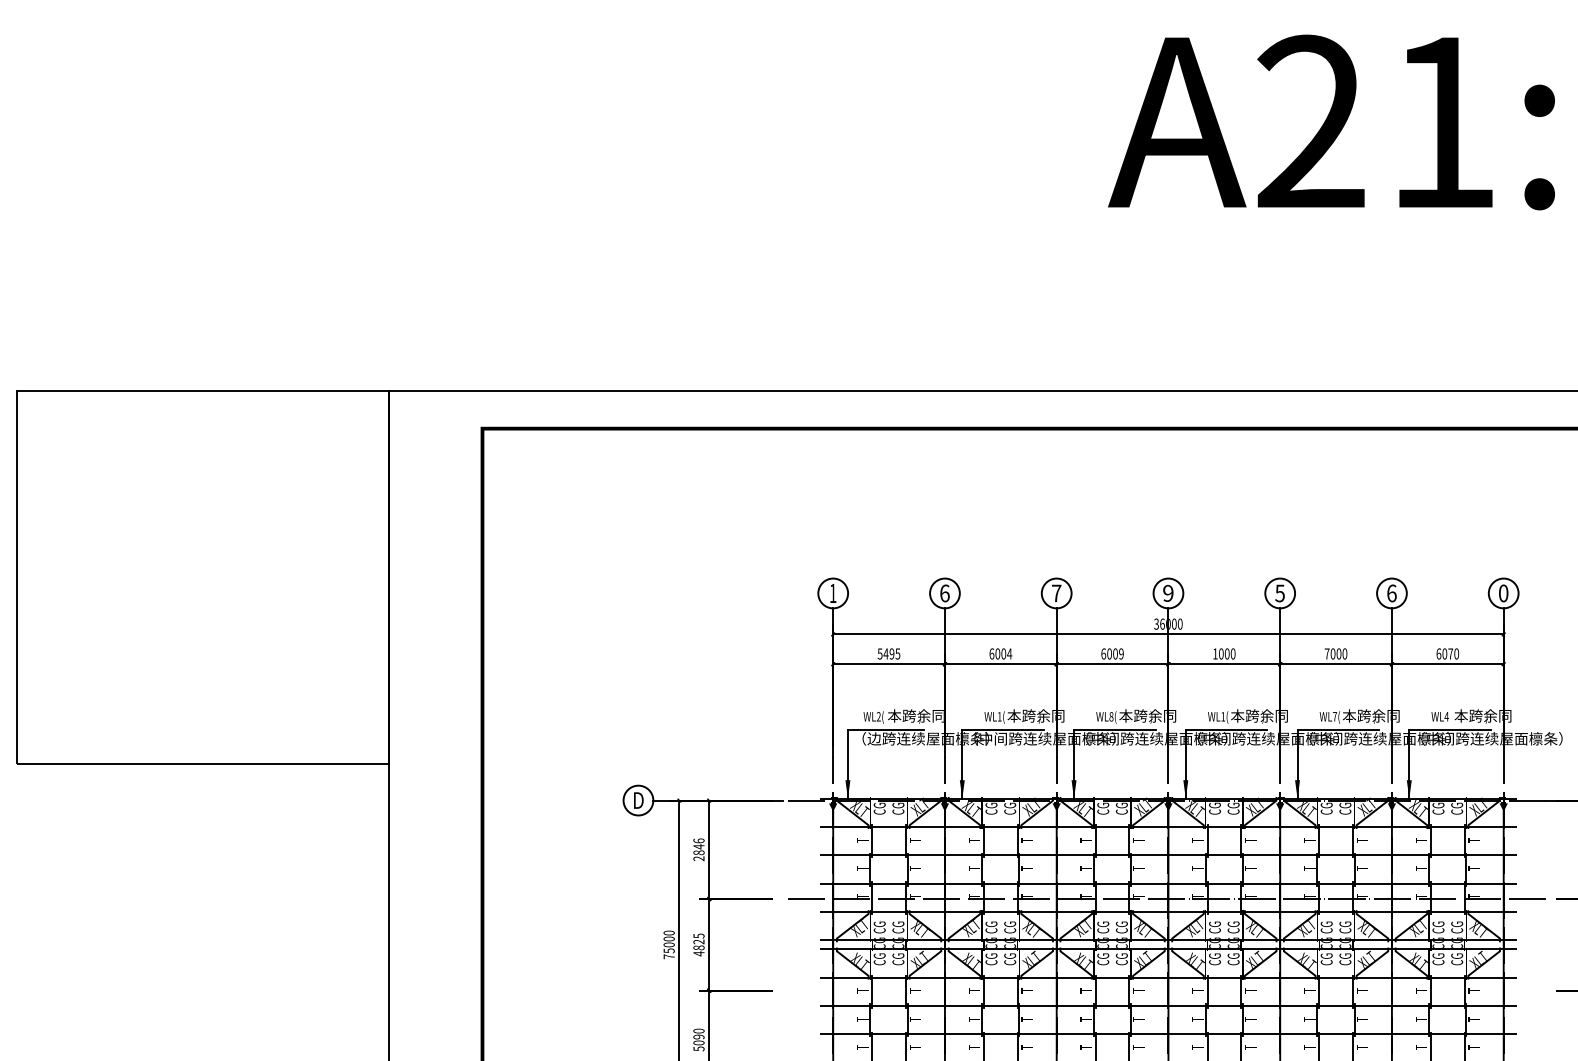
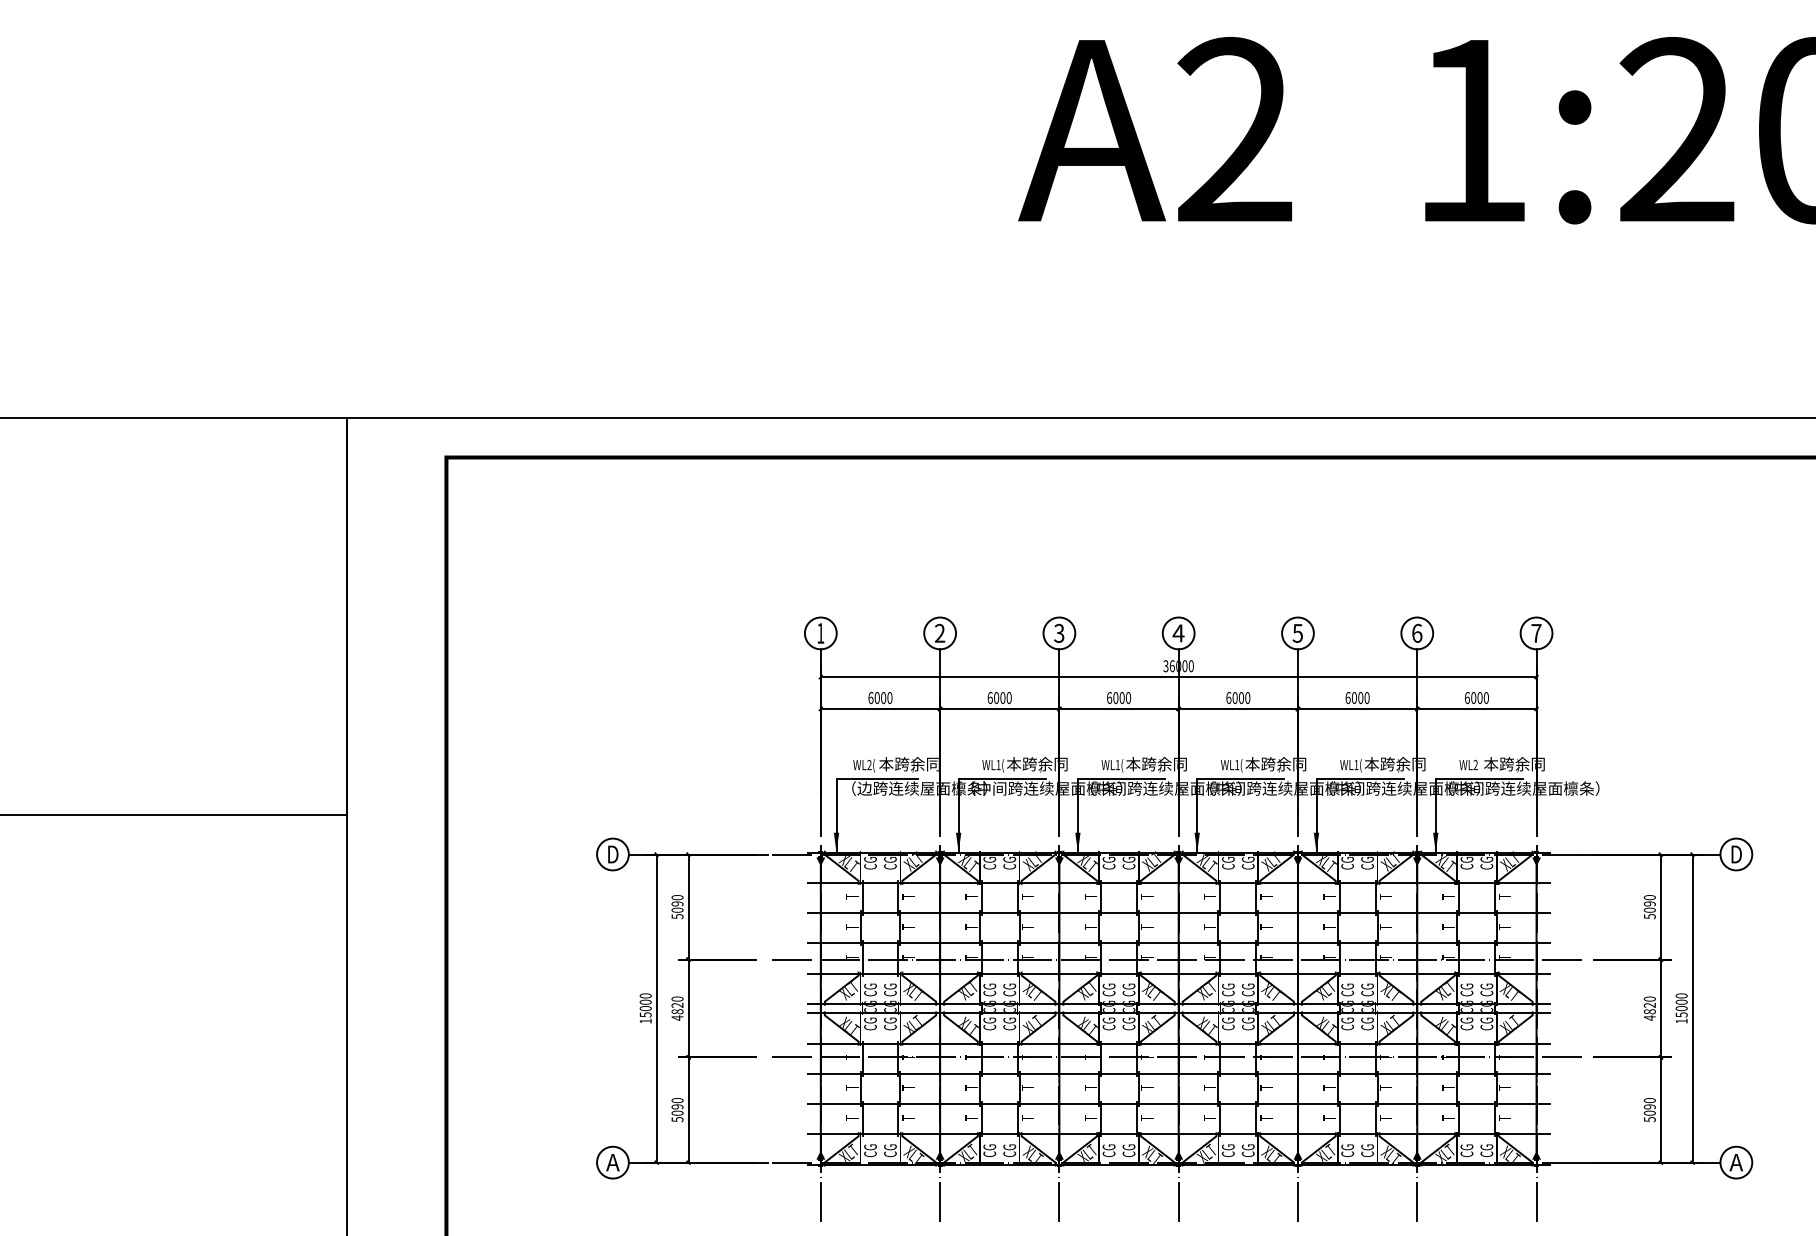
text: (1235, 121) -> (1154, 129), moved
text: (945, 592) -> (940, 632), 6 -> 2
text: (1056, 592) -> (1059, 632), 7 -> 3
text: (1503, 592) -> (1536, 632), 0 -> 7
text: (1168, 593) -> (1178, 633), 9 -> 4
text: (1120, 653) -> (1127, 697), 6009 -> 6000
text: (889, 654) -> (880, 698), 5495 -> 6000
text: (1009, 654) -> (1008, 698), 6004 -> 6000
text: (1215, 654) -> (1228, 698), 1000 -> 6000
text: (1326, 654) -> (1347, 698), 7000 -> 6000
text: (1450, 654) -> (1479, 698), 6070 -> 6000
text: (1446, 716) -> (1475, 764), WL4 -> WL2
text: (1111, 717) -> (1117, 765), WL8( -> WL1(
text: (1335, 717) -> (1356, 765), WL7( -> WL1(
text: (698, 850) -> (677, 907), 2846 -> 5090
text: (698, 935) -> (677, 998), 4825 -> 4820
text: (668, 956) -> (645, 1020), 75000 -> 15000
line: (1164, 990) -> (1174, 1057), added

